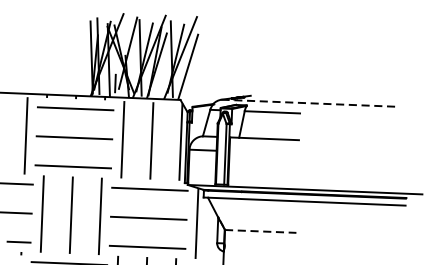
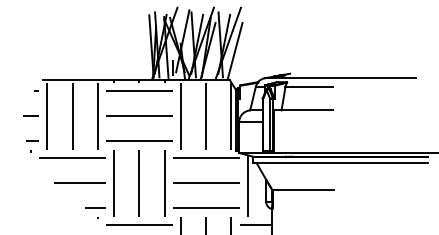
line: (308, 103) -> (340, 78), dashed -> solid
line: (260, 231) -> (303, 190), dashed -> solid

